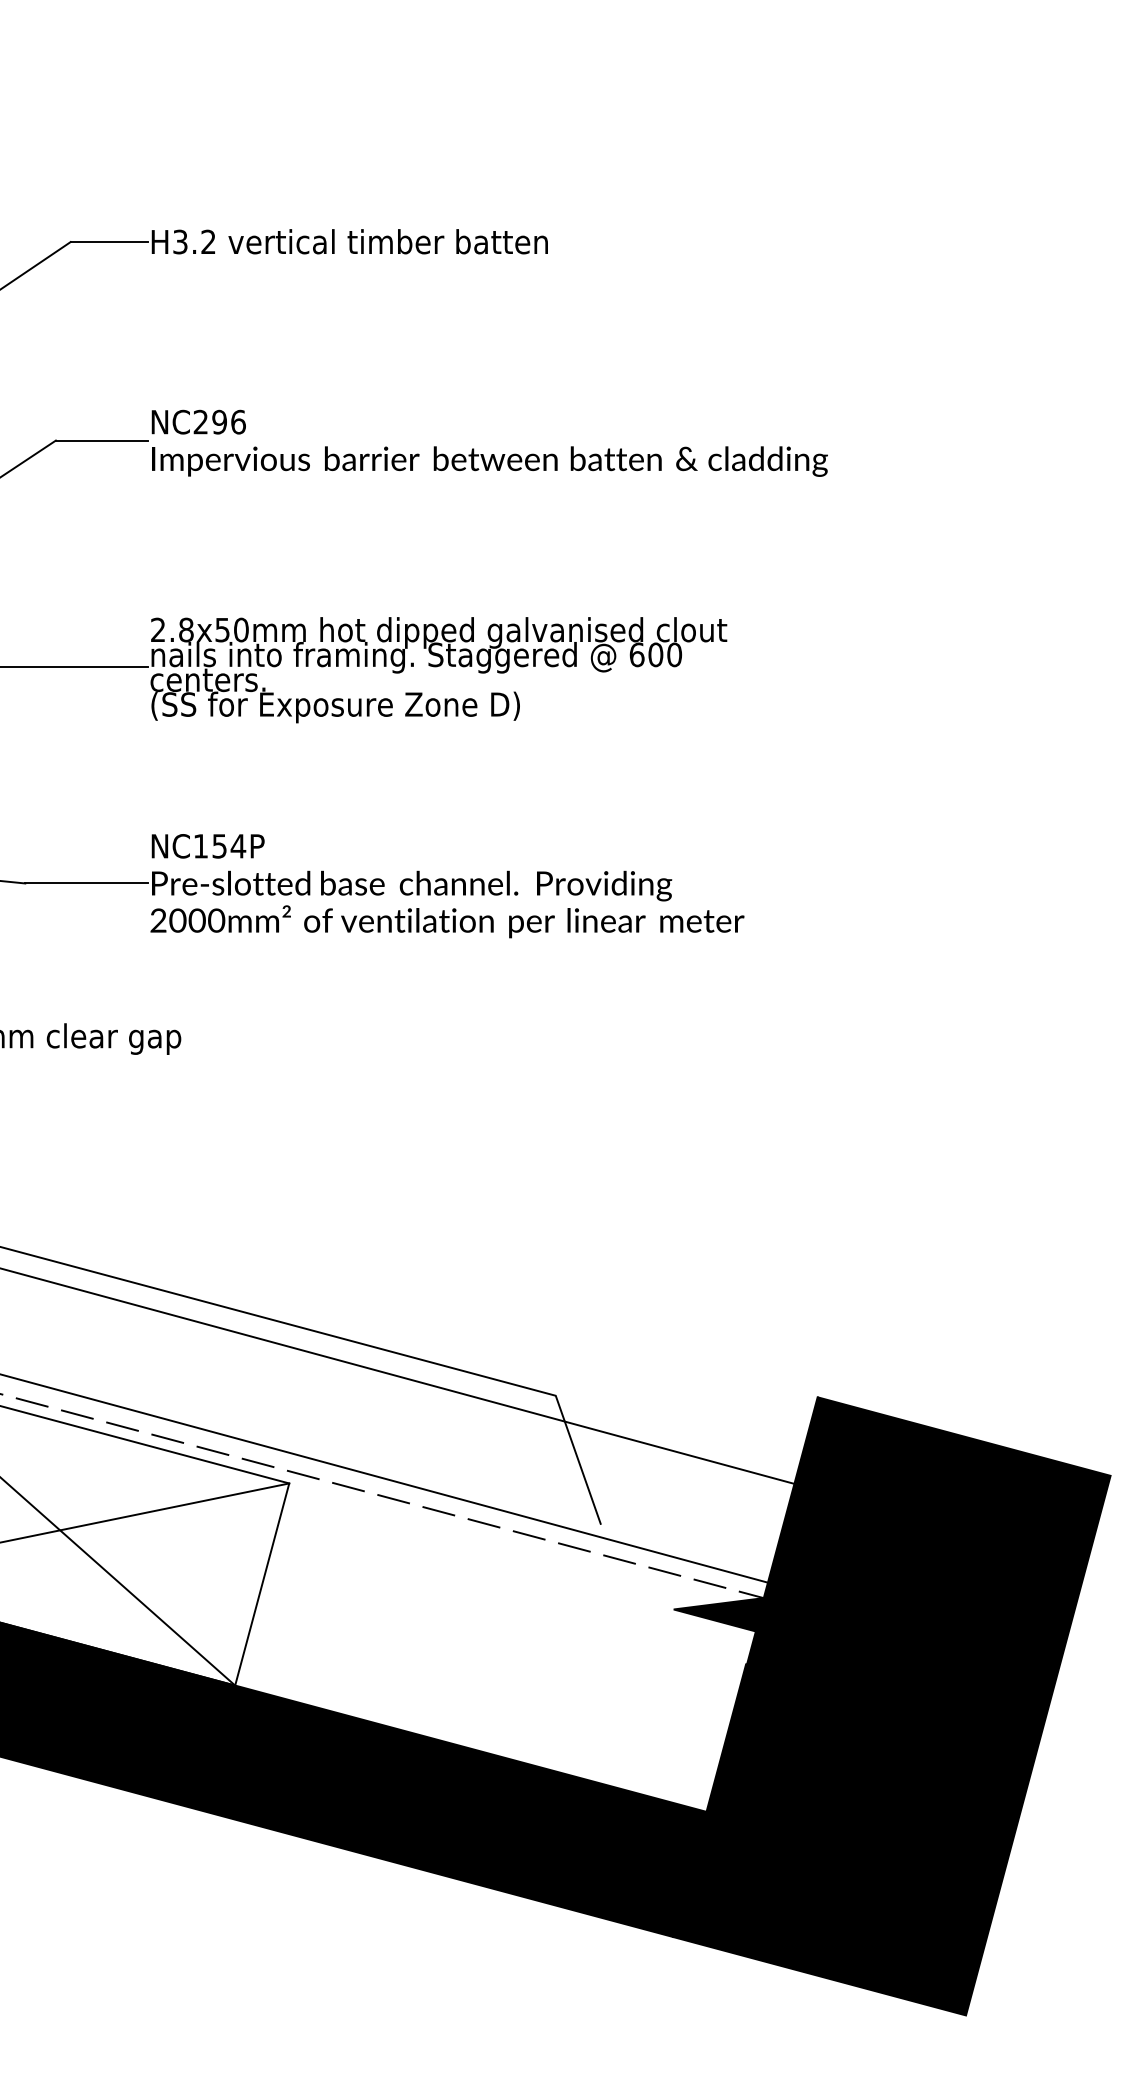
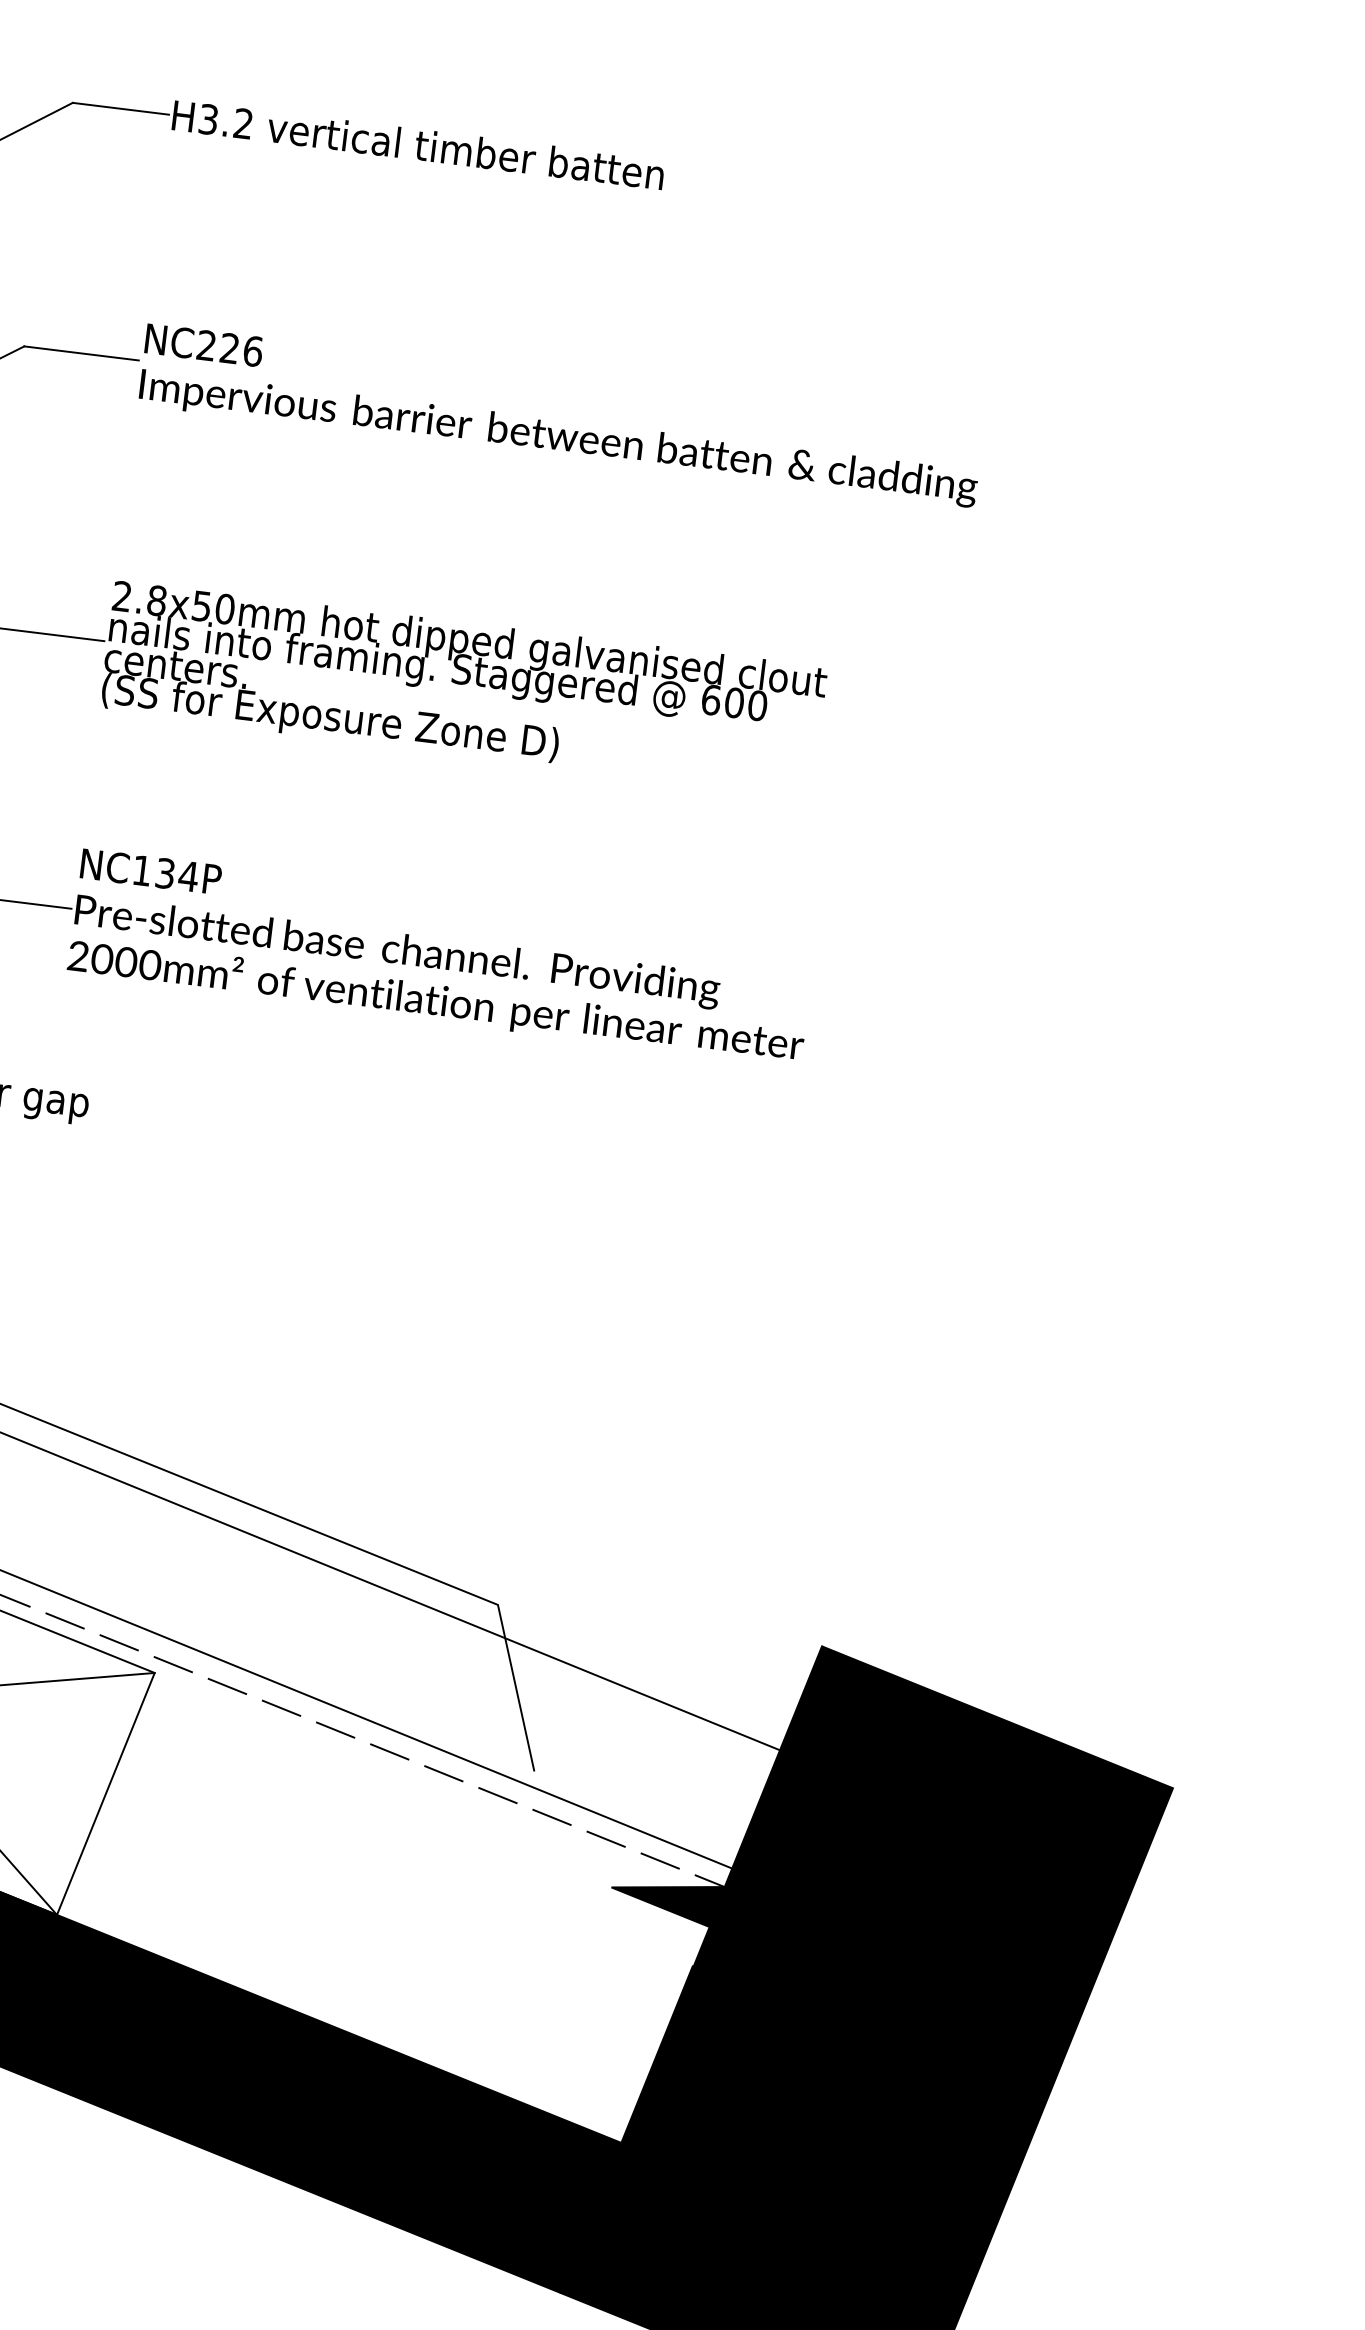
text: (219, 422) -> (229, 348), NC296 -> NC226
text: (219, 846) -> (165, 873), NC154P -> NC134P

